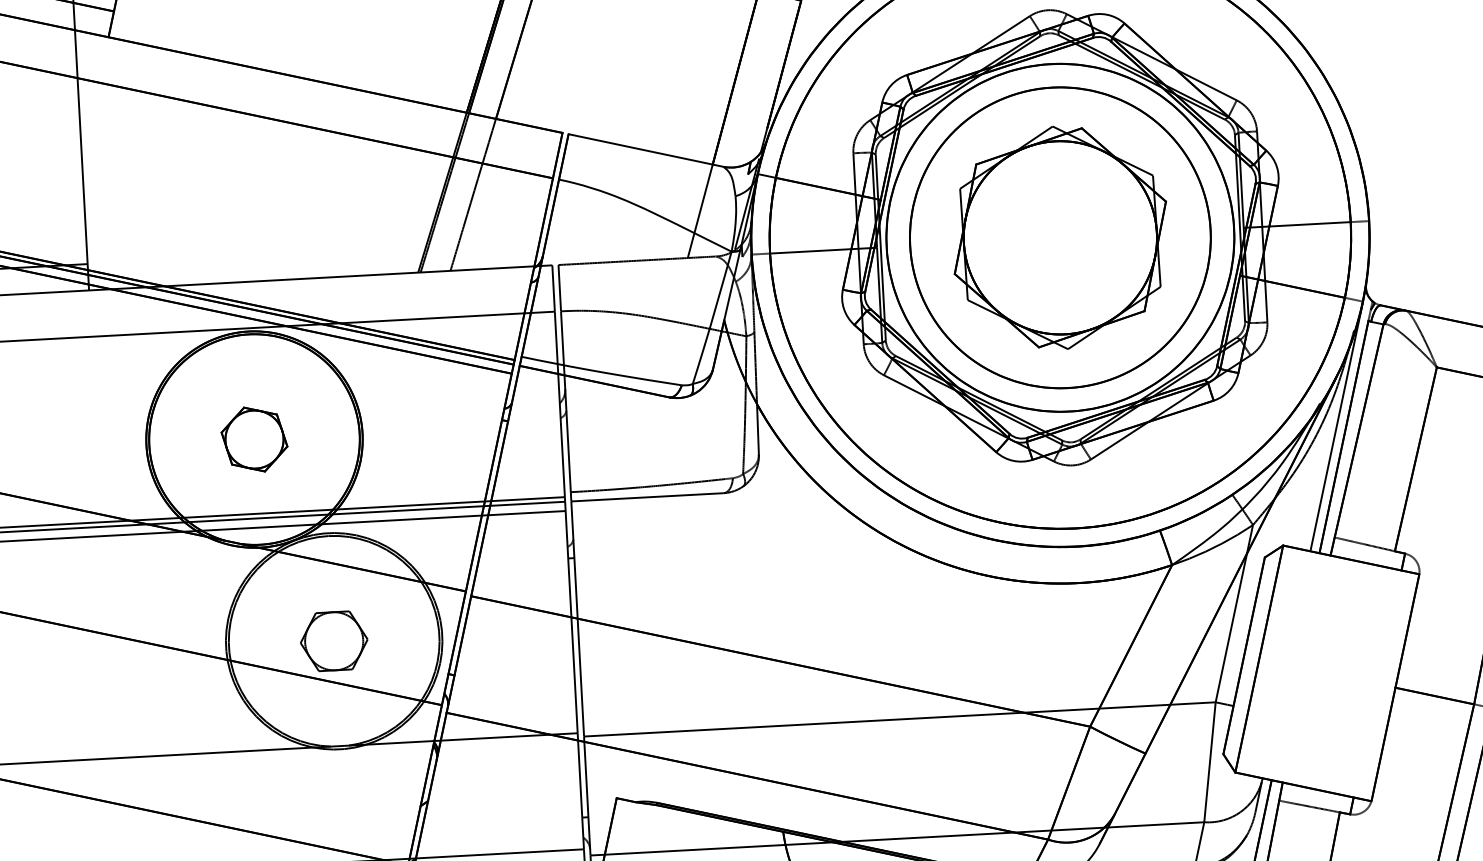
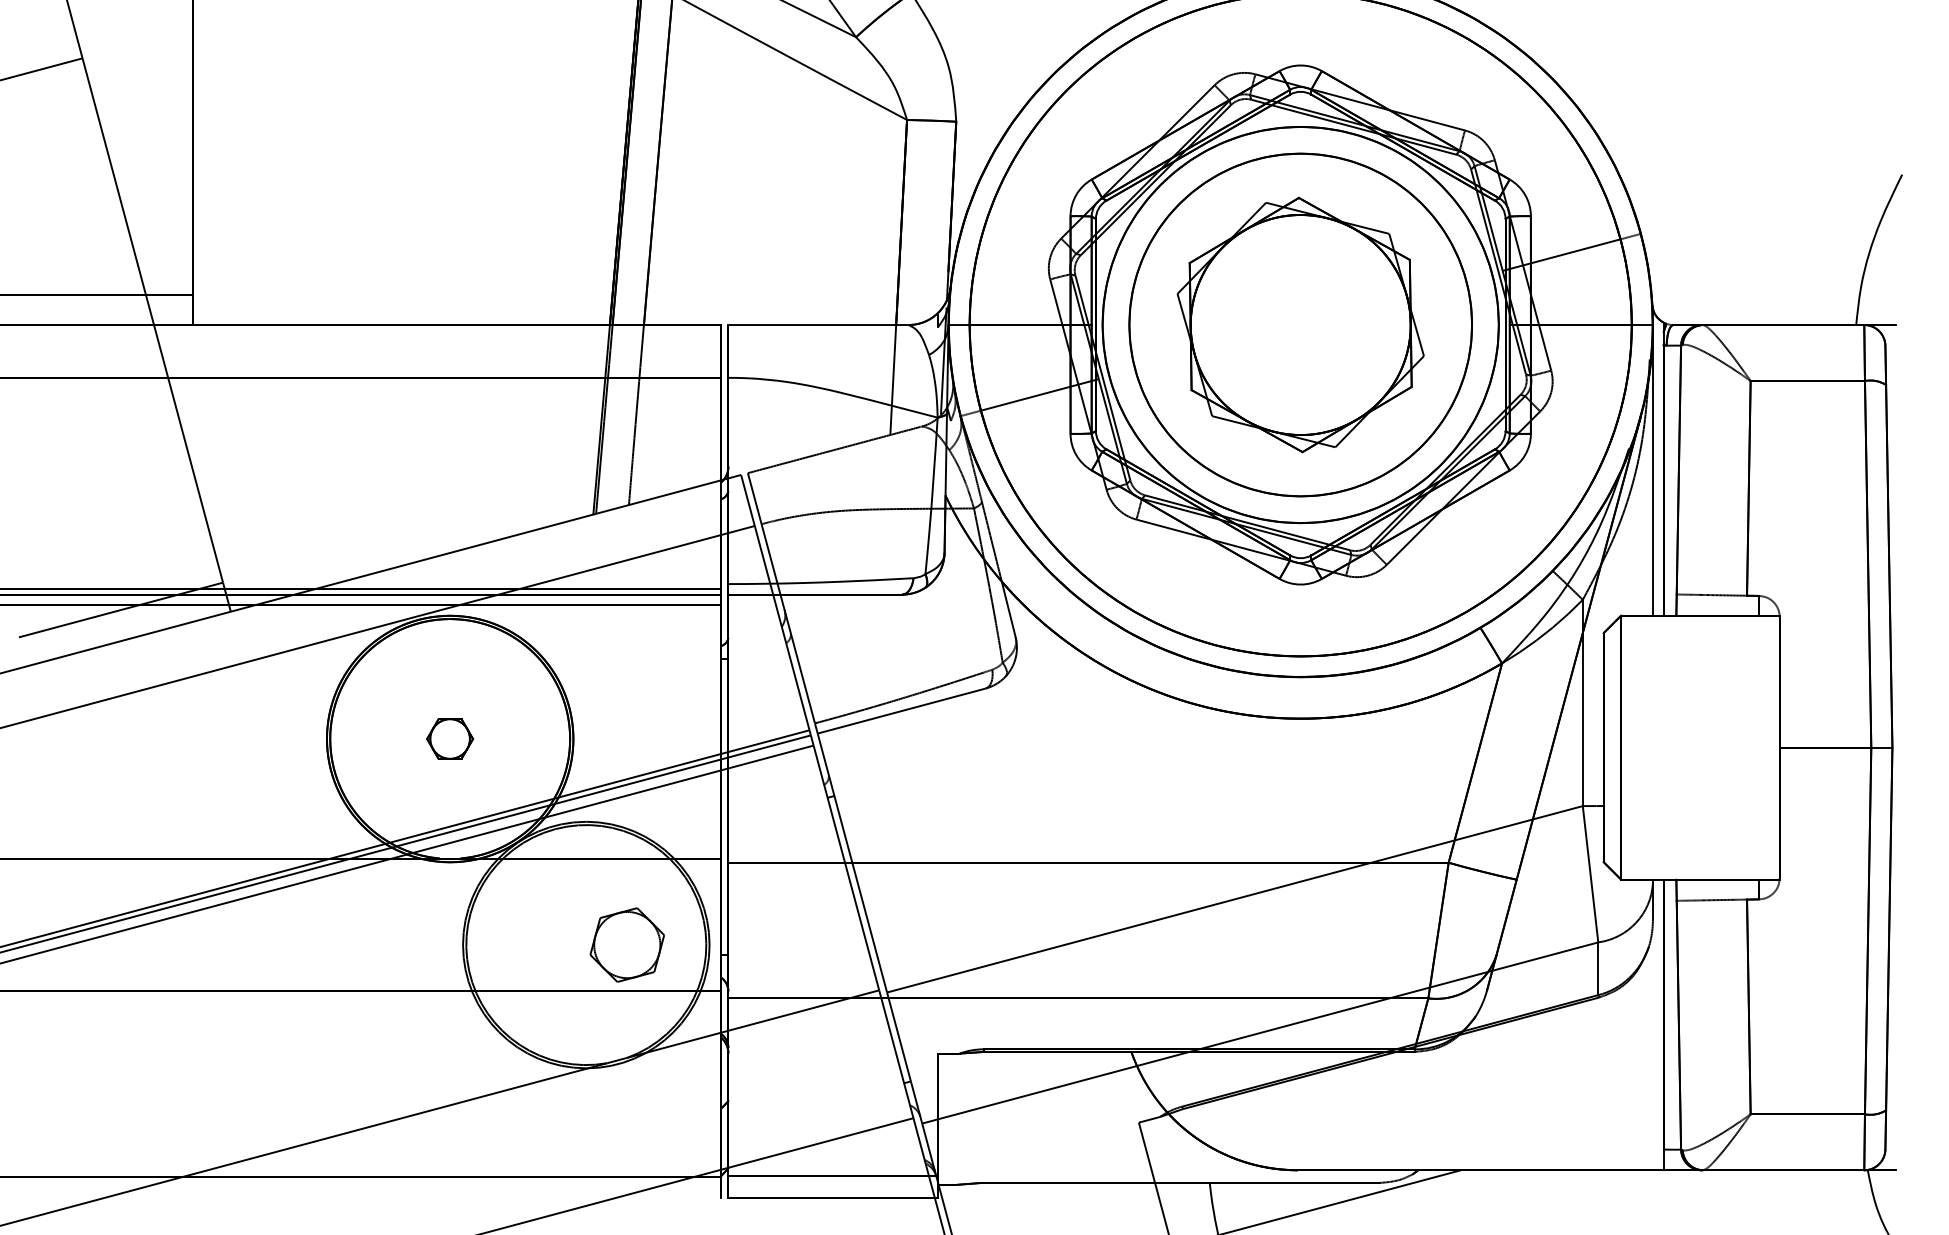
part: (254, 439) -> (449, 738), size x0.6
part: (333, 640) -> (626, 944), moved

